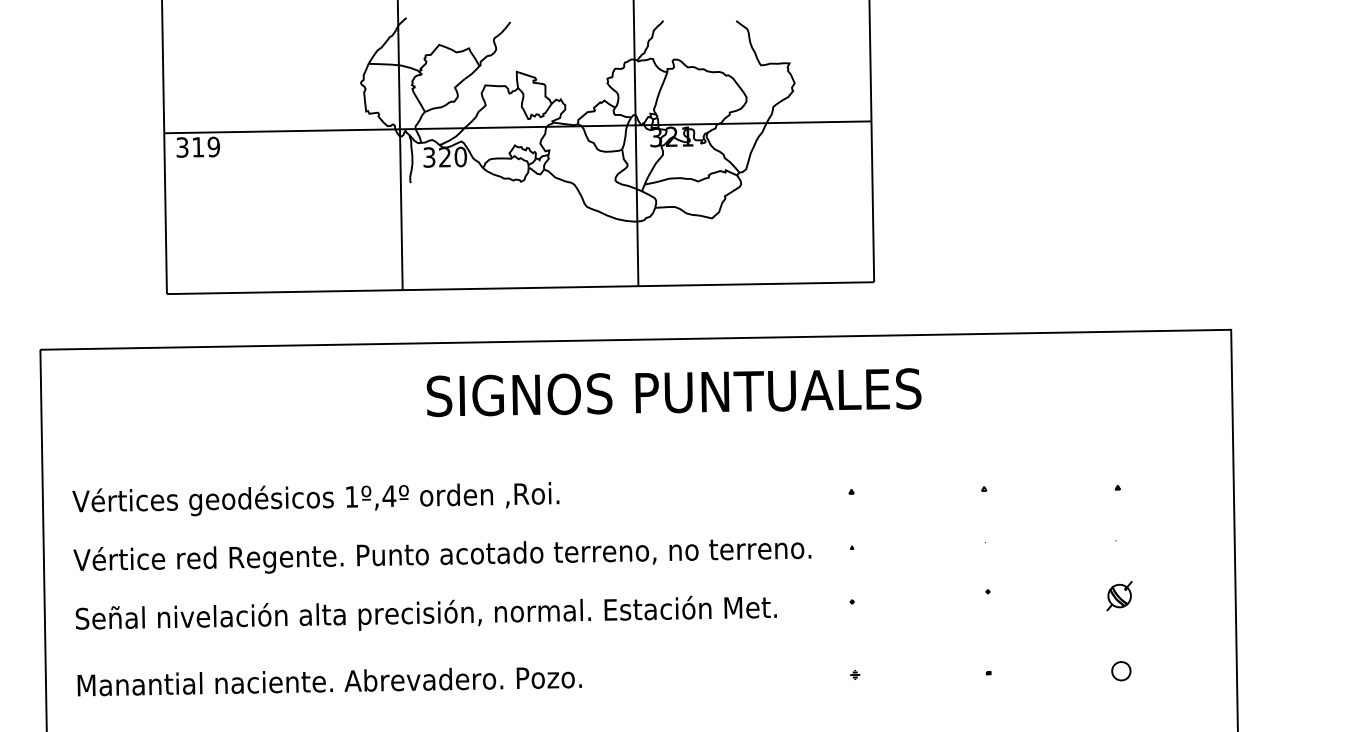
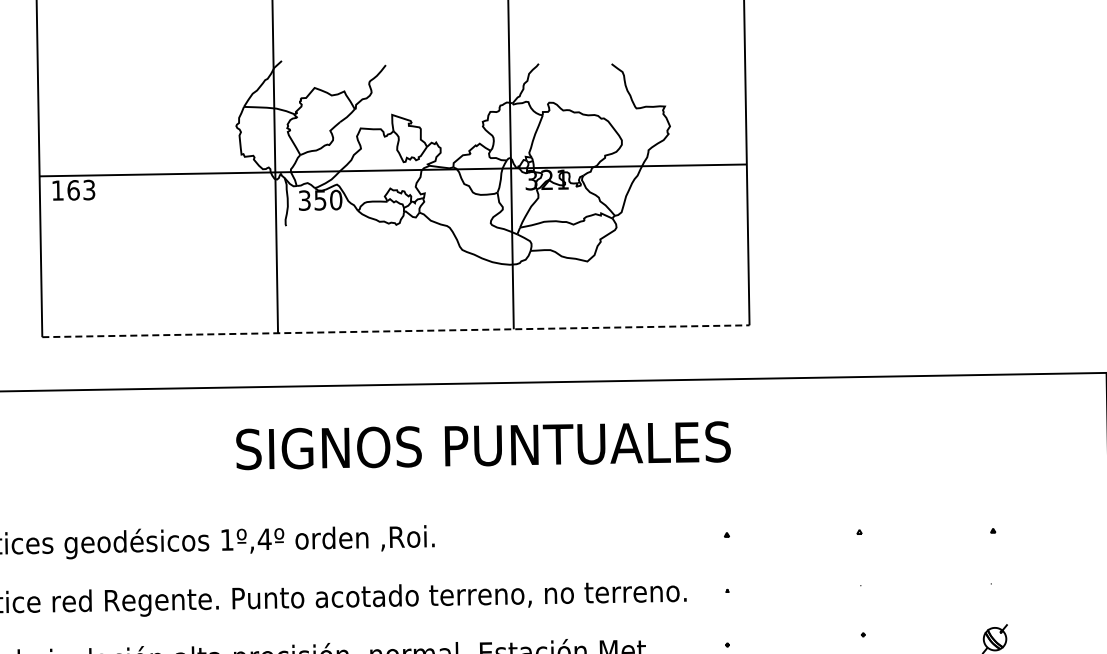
text: (197, 146) -> (72, 189), 319 -> 163
text: (444, 157) -> (319, 200), 320 -> 350
line: (520, 288) -> (395, 331), solid -> dashed
text: (673, 392) -> (482, 445), moved

